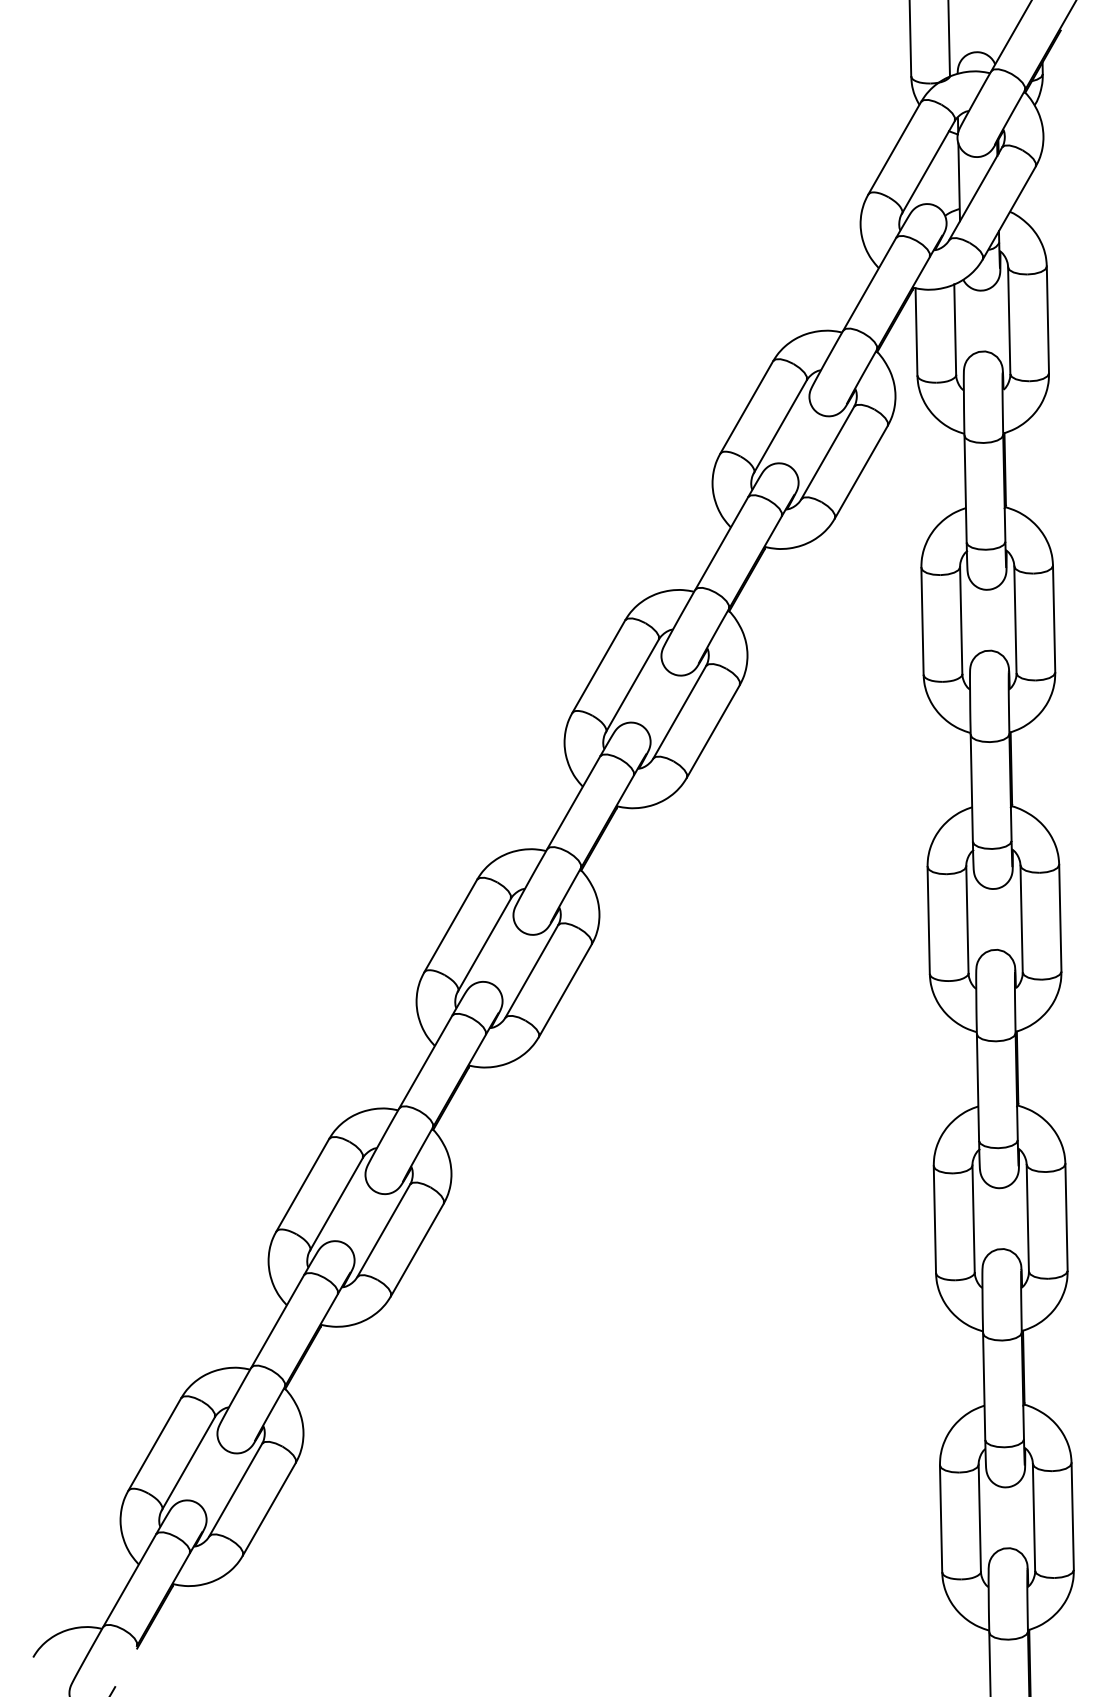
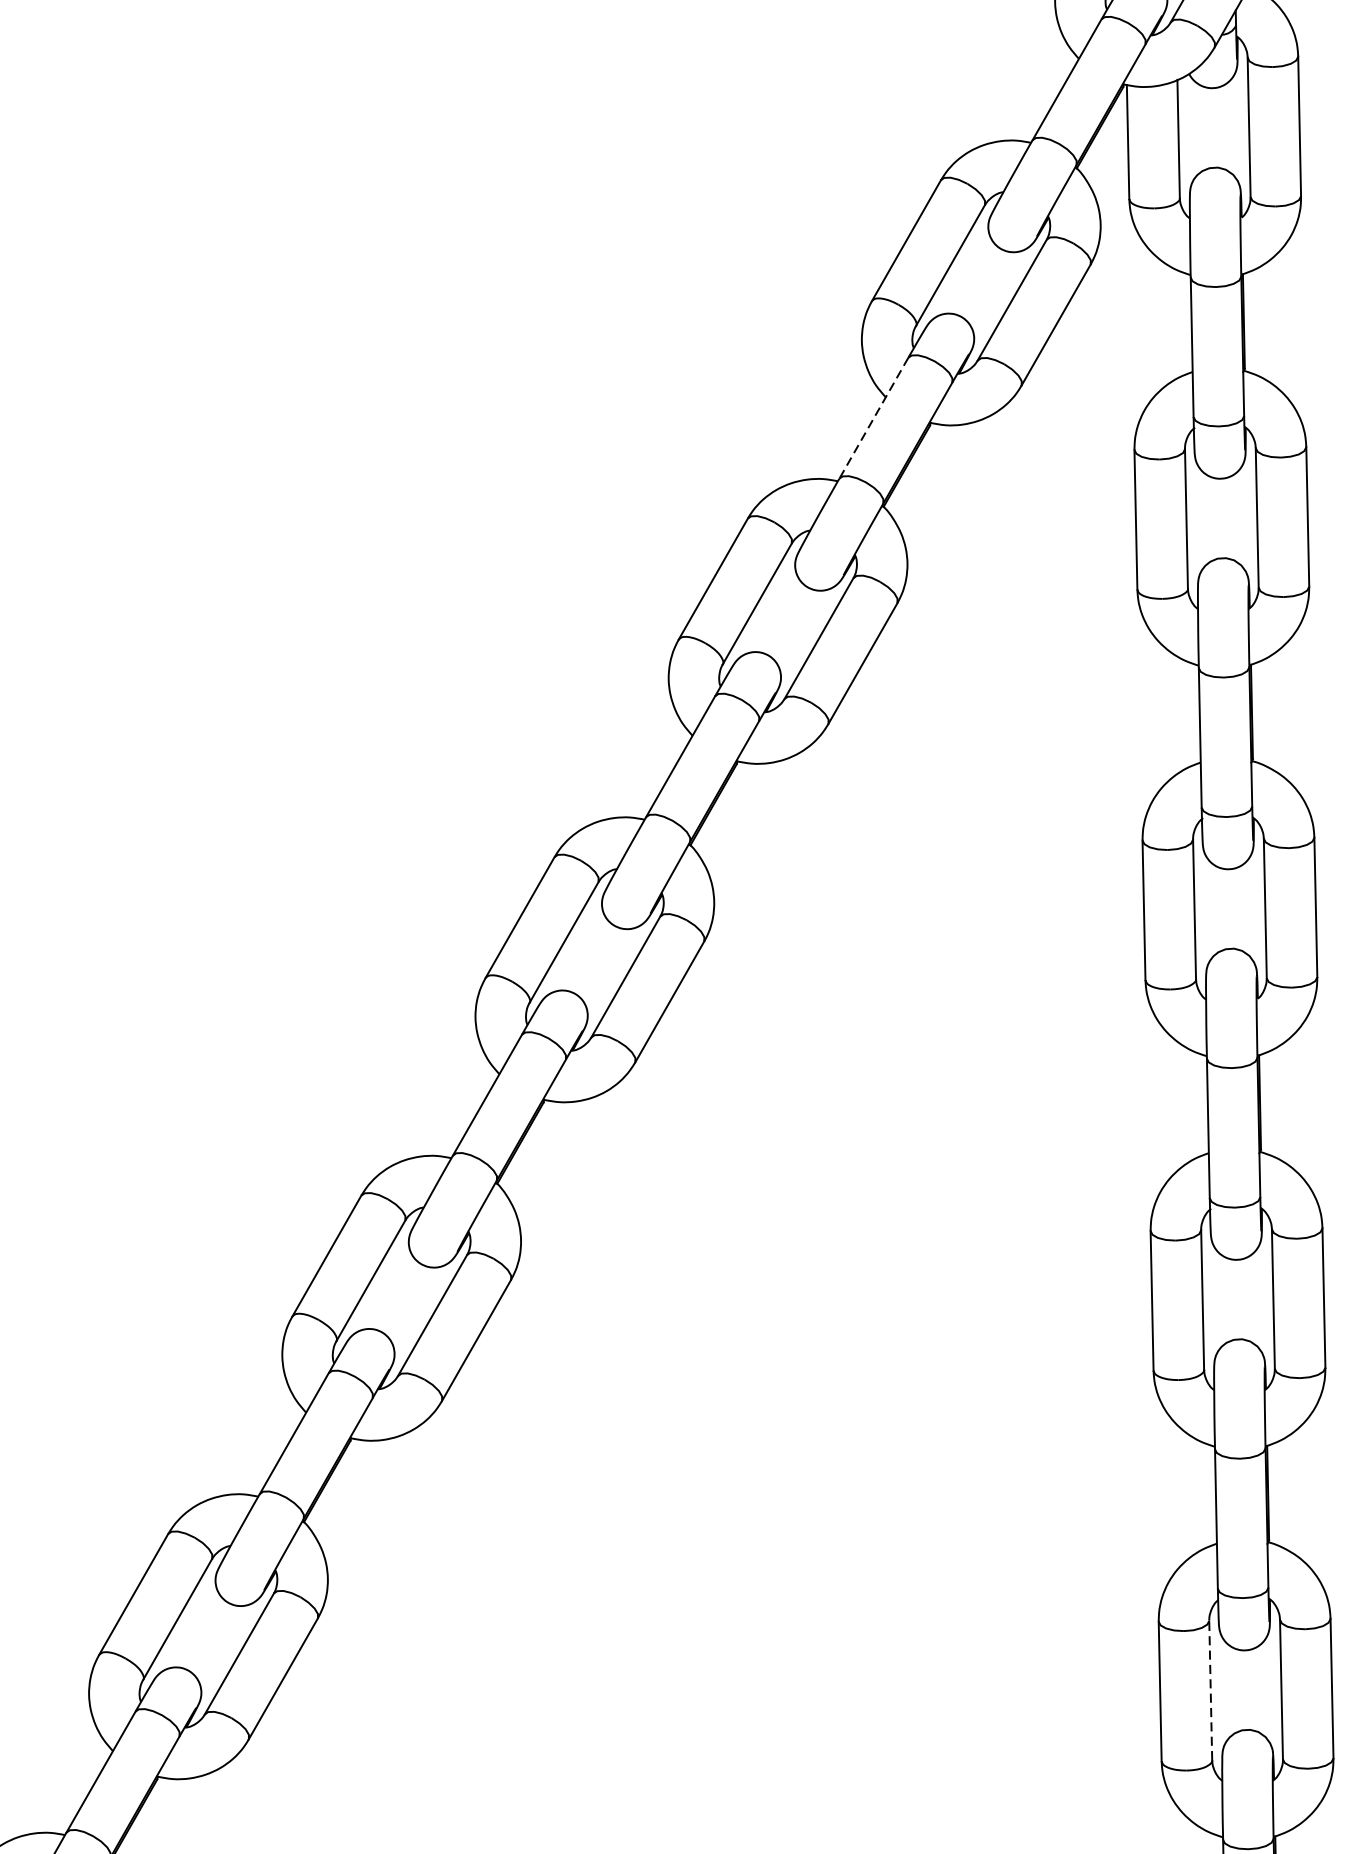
line: (721, 543) -> (873, 418), solid -> dashed
line: (979, 1517) -> (1210, 1689), solid -> dashed

